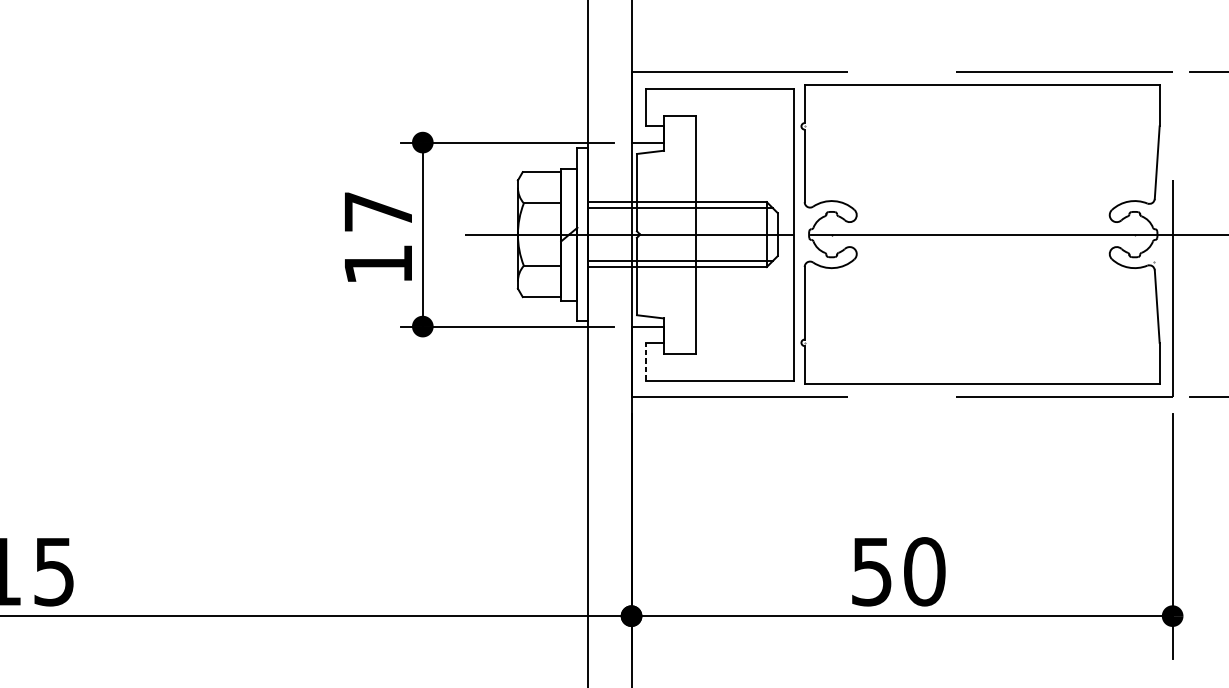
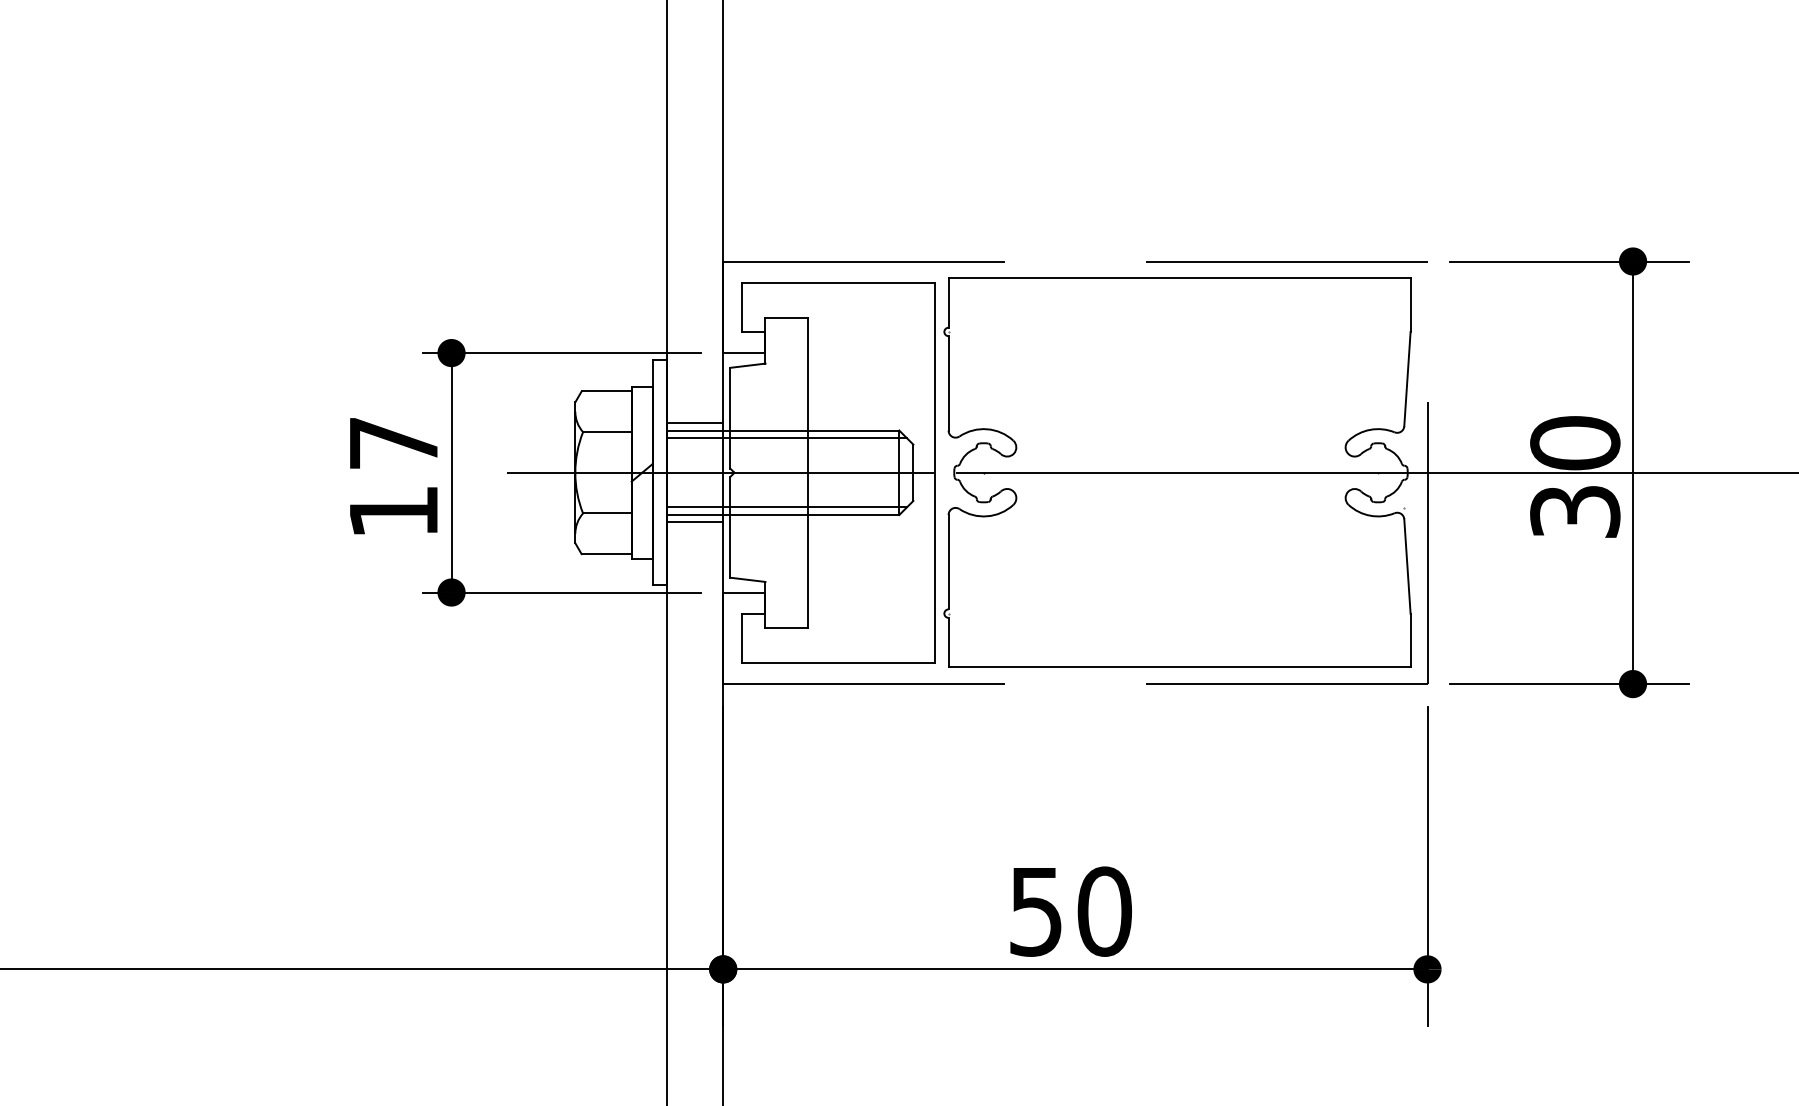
line: (609, 196) -> (694, 423), added
line: (609, 272) -> (694, 522), added
line: (645, 361) -> (741, 638), dashed -> solid

